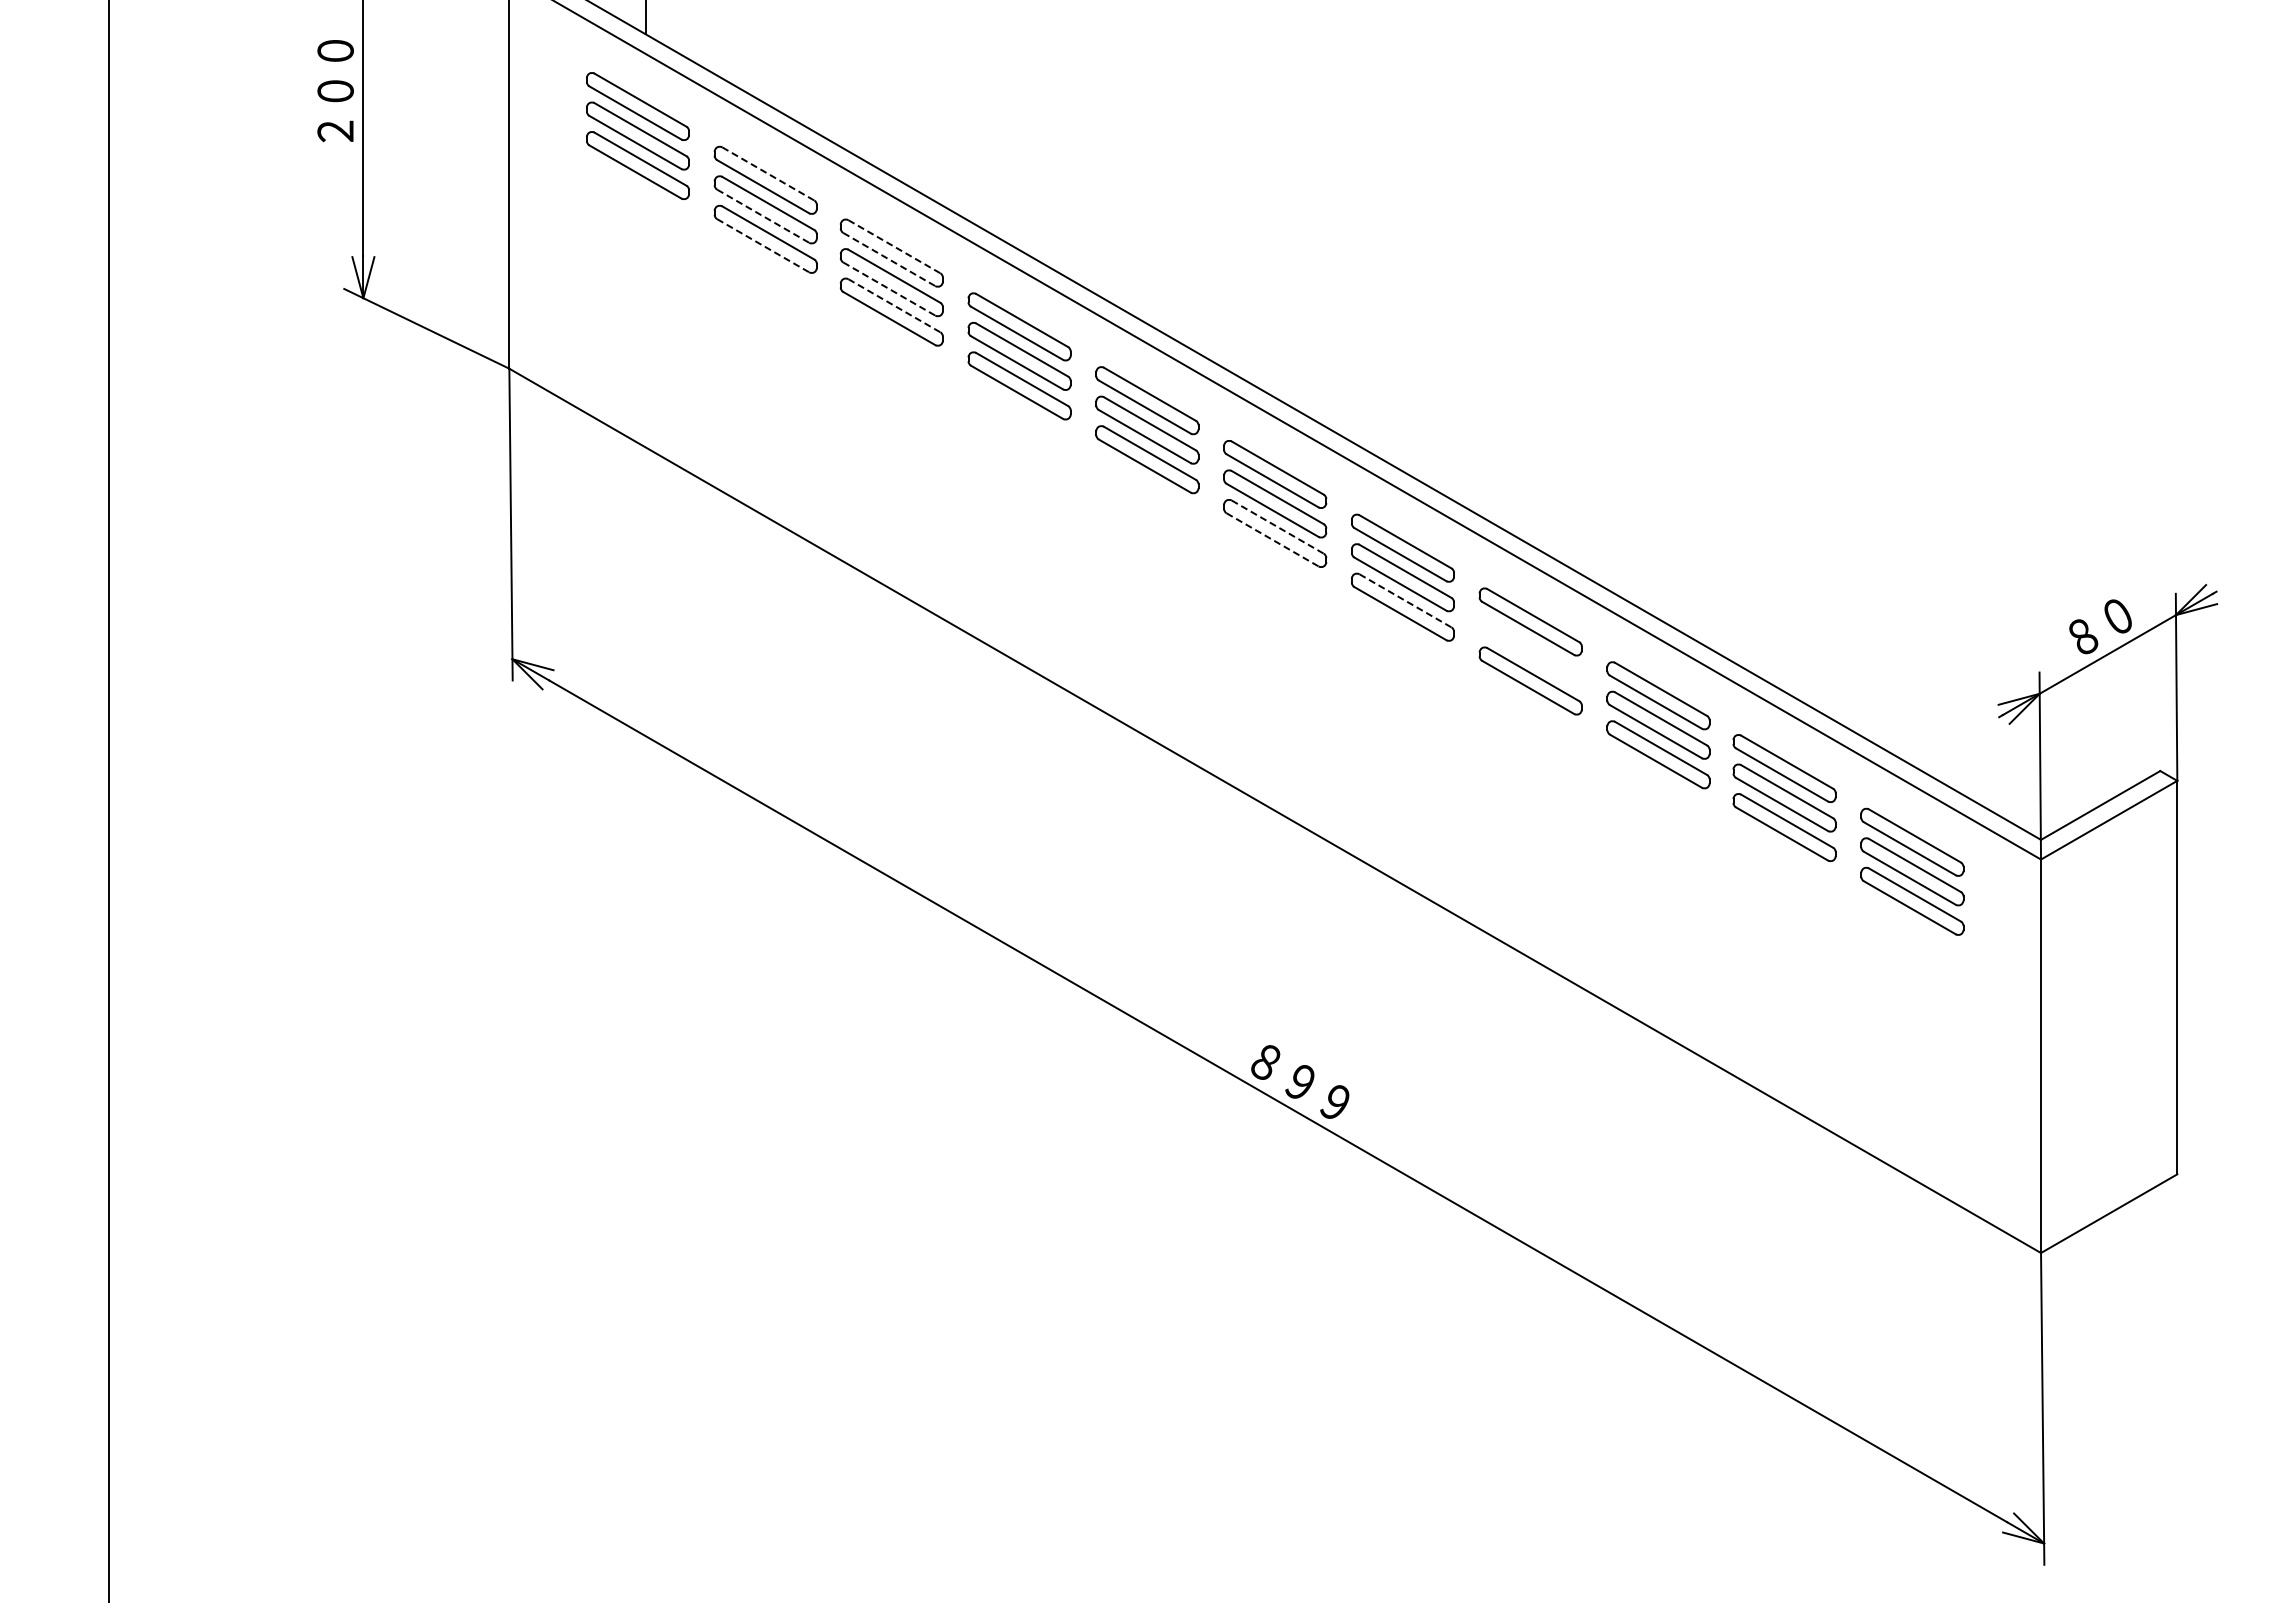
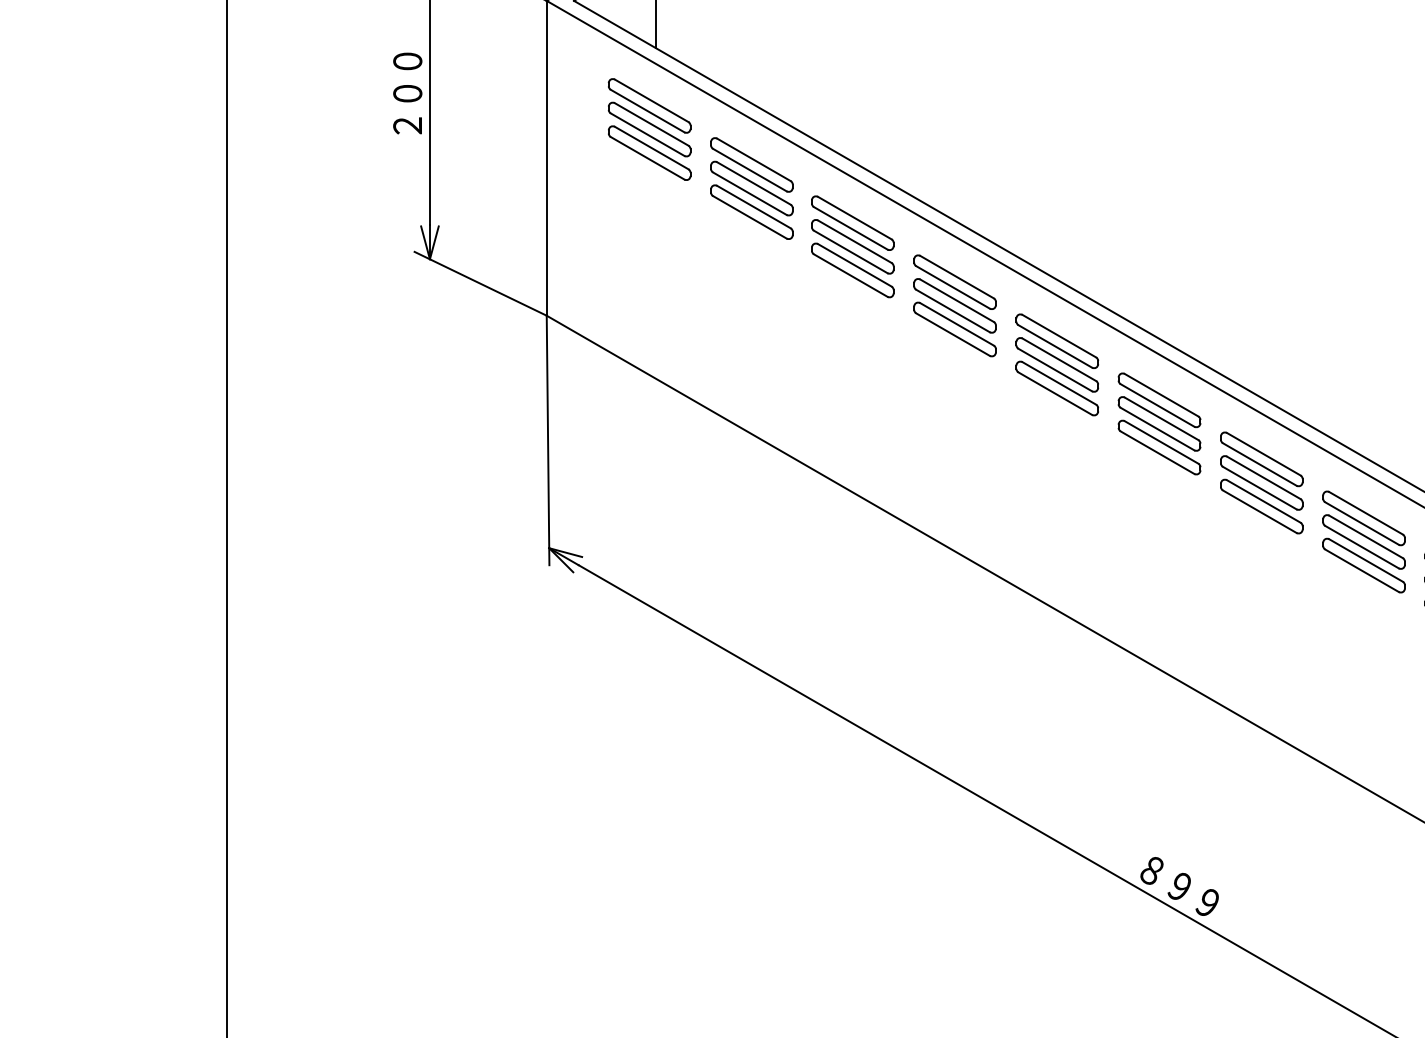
line: (768, 174) -> (754, 160), dashed -> solid
line: (763, 216) -> (750, 193), dashed -> solid
line: (763, 246) -> (750, 217), dashed -> solid
line: (894, 247) -> (854, 218), dashed -> solid
line: (889, 259) -> (850, 228), dashed -> solid
line: (889, 289) -> (850, 252), dashed -> solid
line: (894, 306) -> (854, 265), dashed -> solid
line: (1278, 527) -> (1162, 442), dashed -> solid
line: (1273, 540) -> (1158, 453), dashed -> solid
line: (1405, 601) -> (1263, 501), dashed -> solid
part: (1530, 651) -> (1363, 542), added

